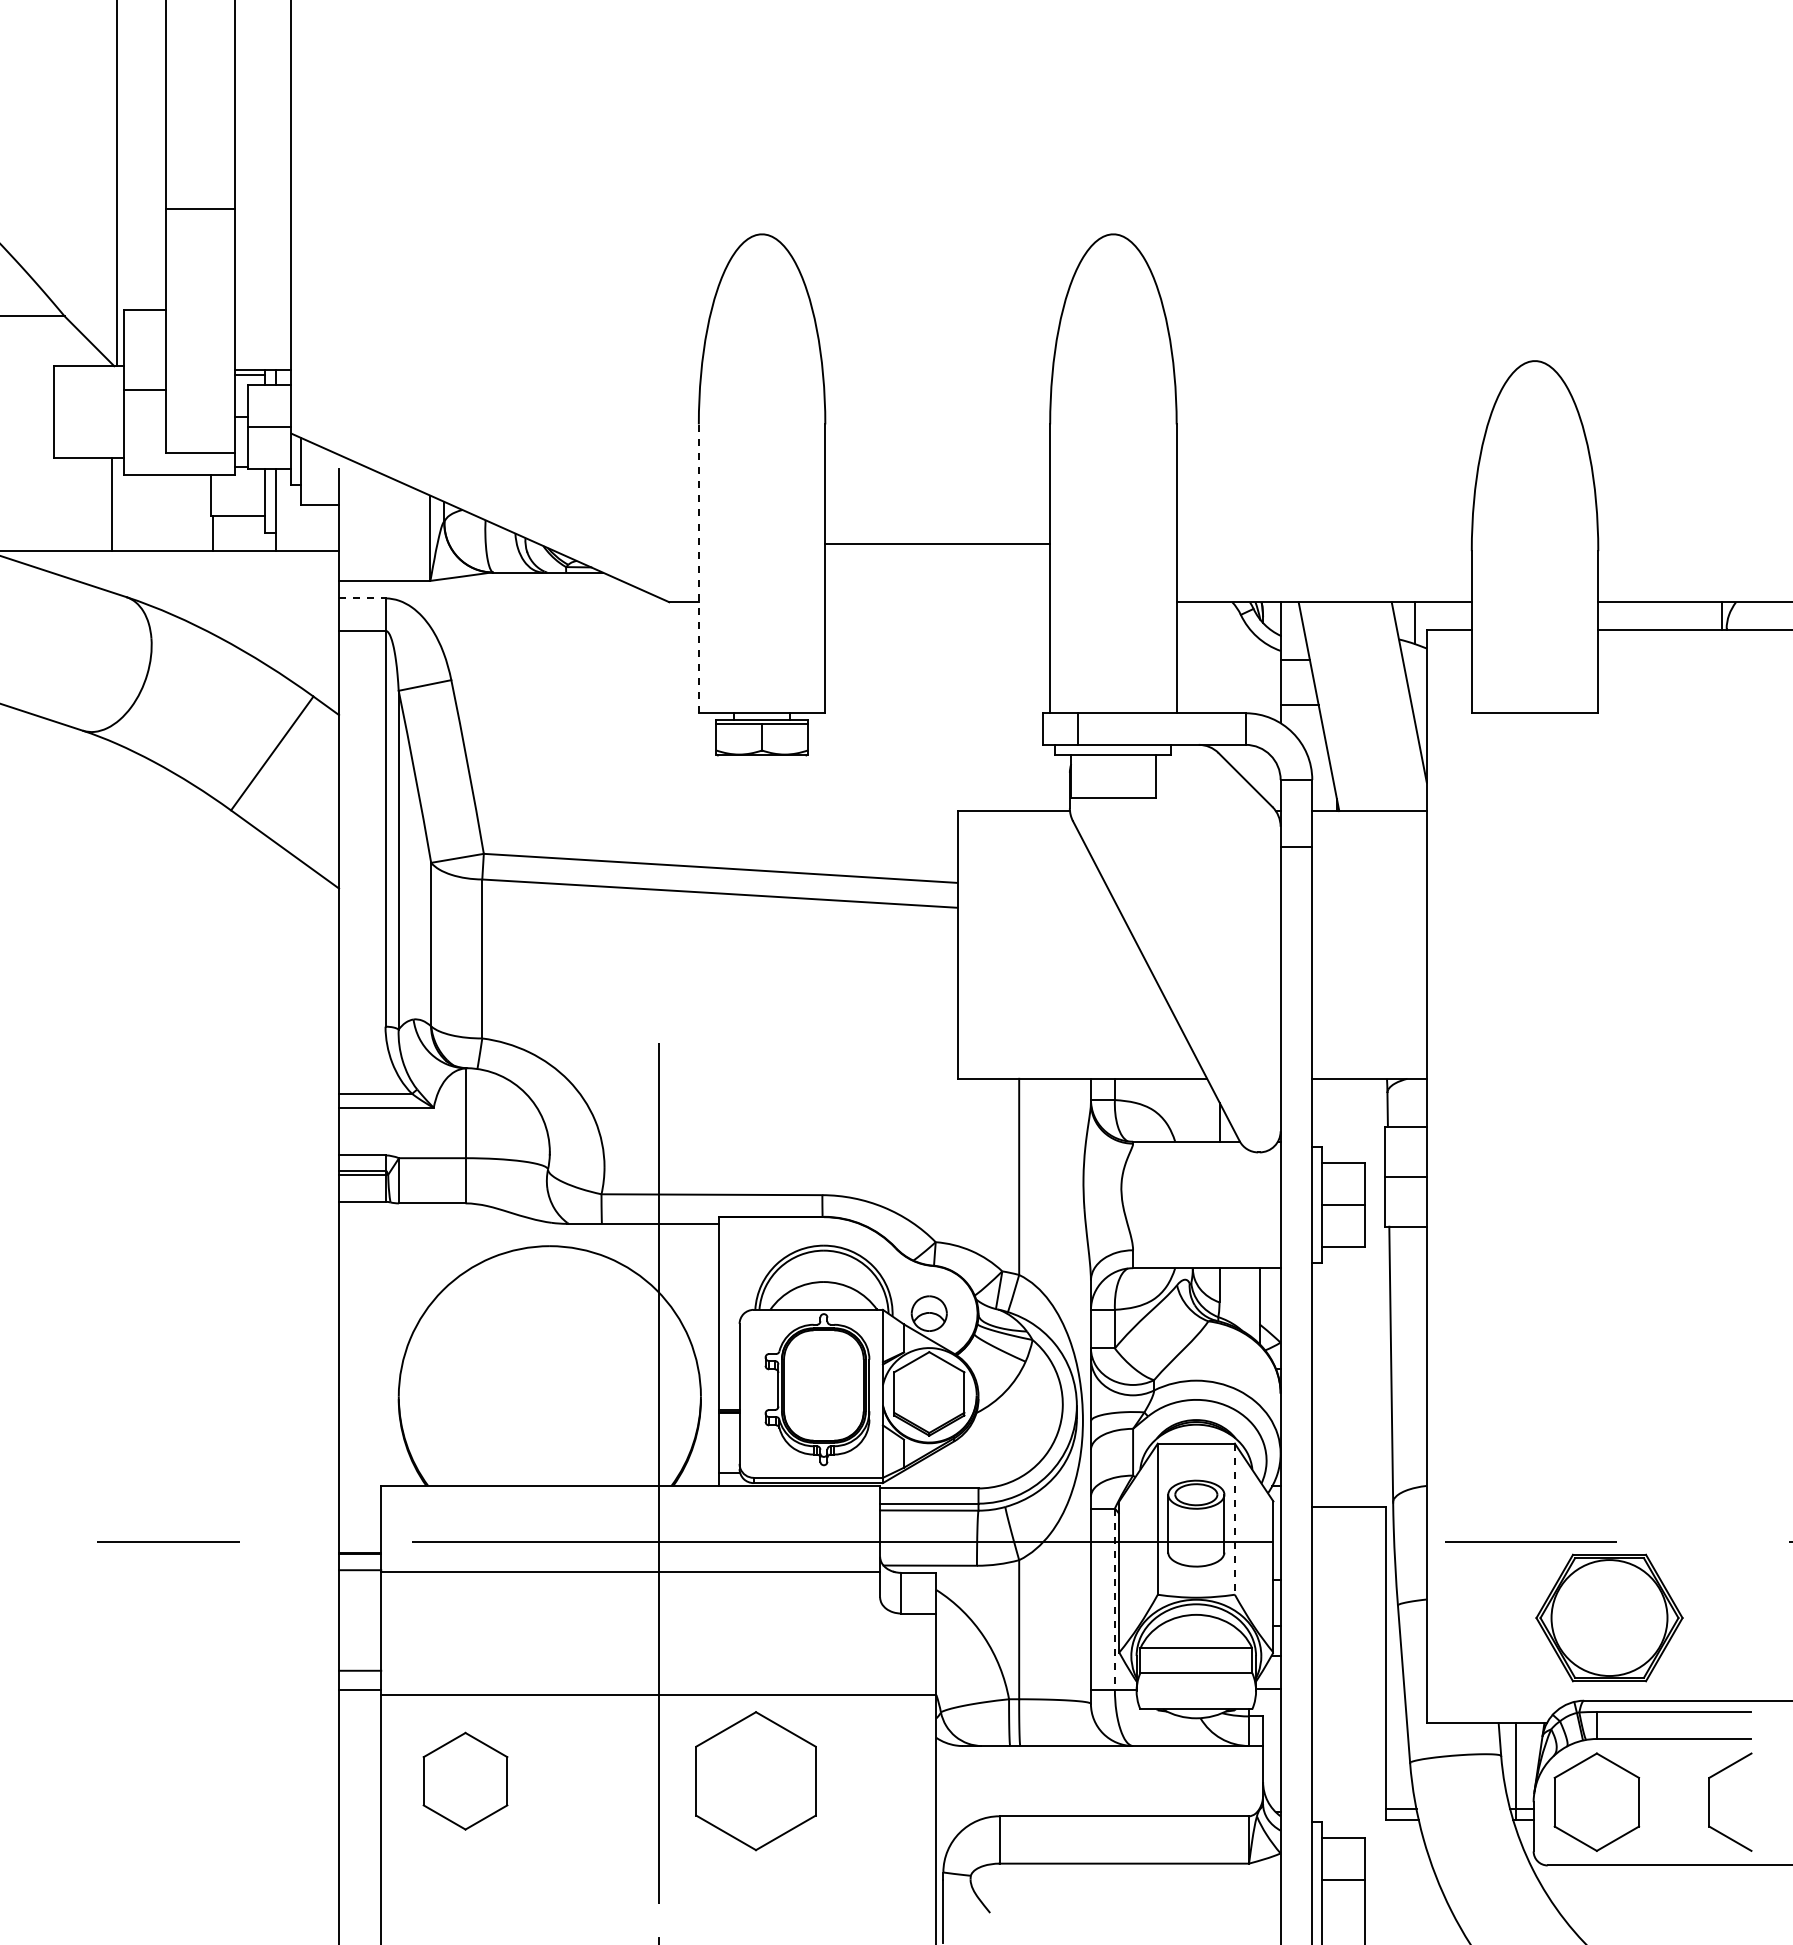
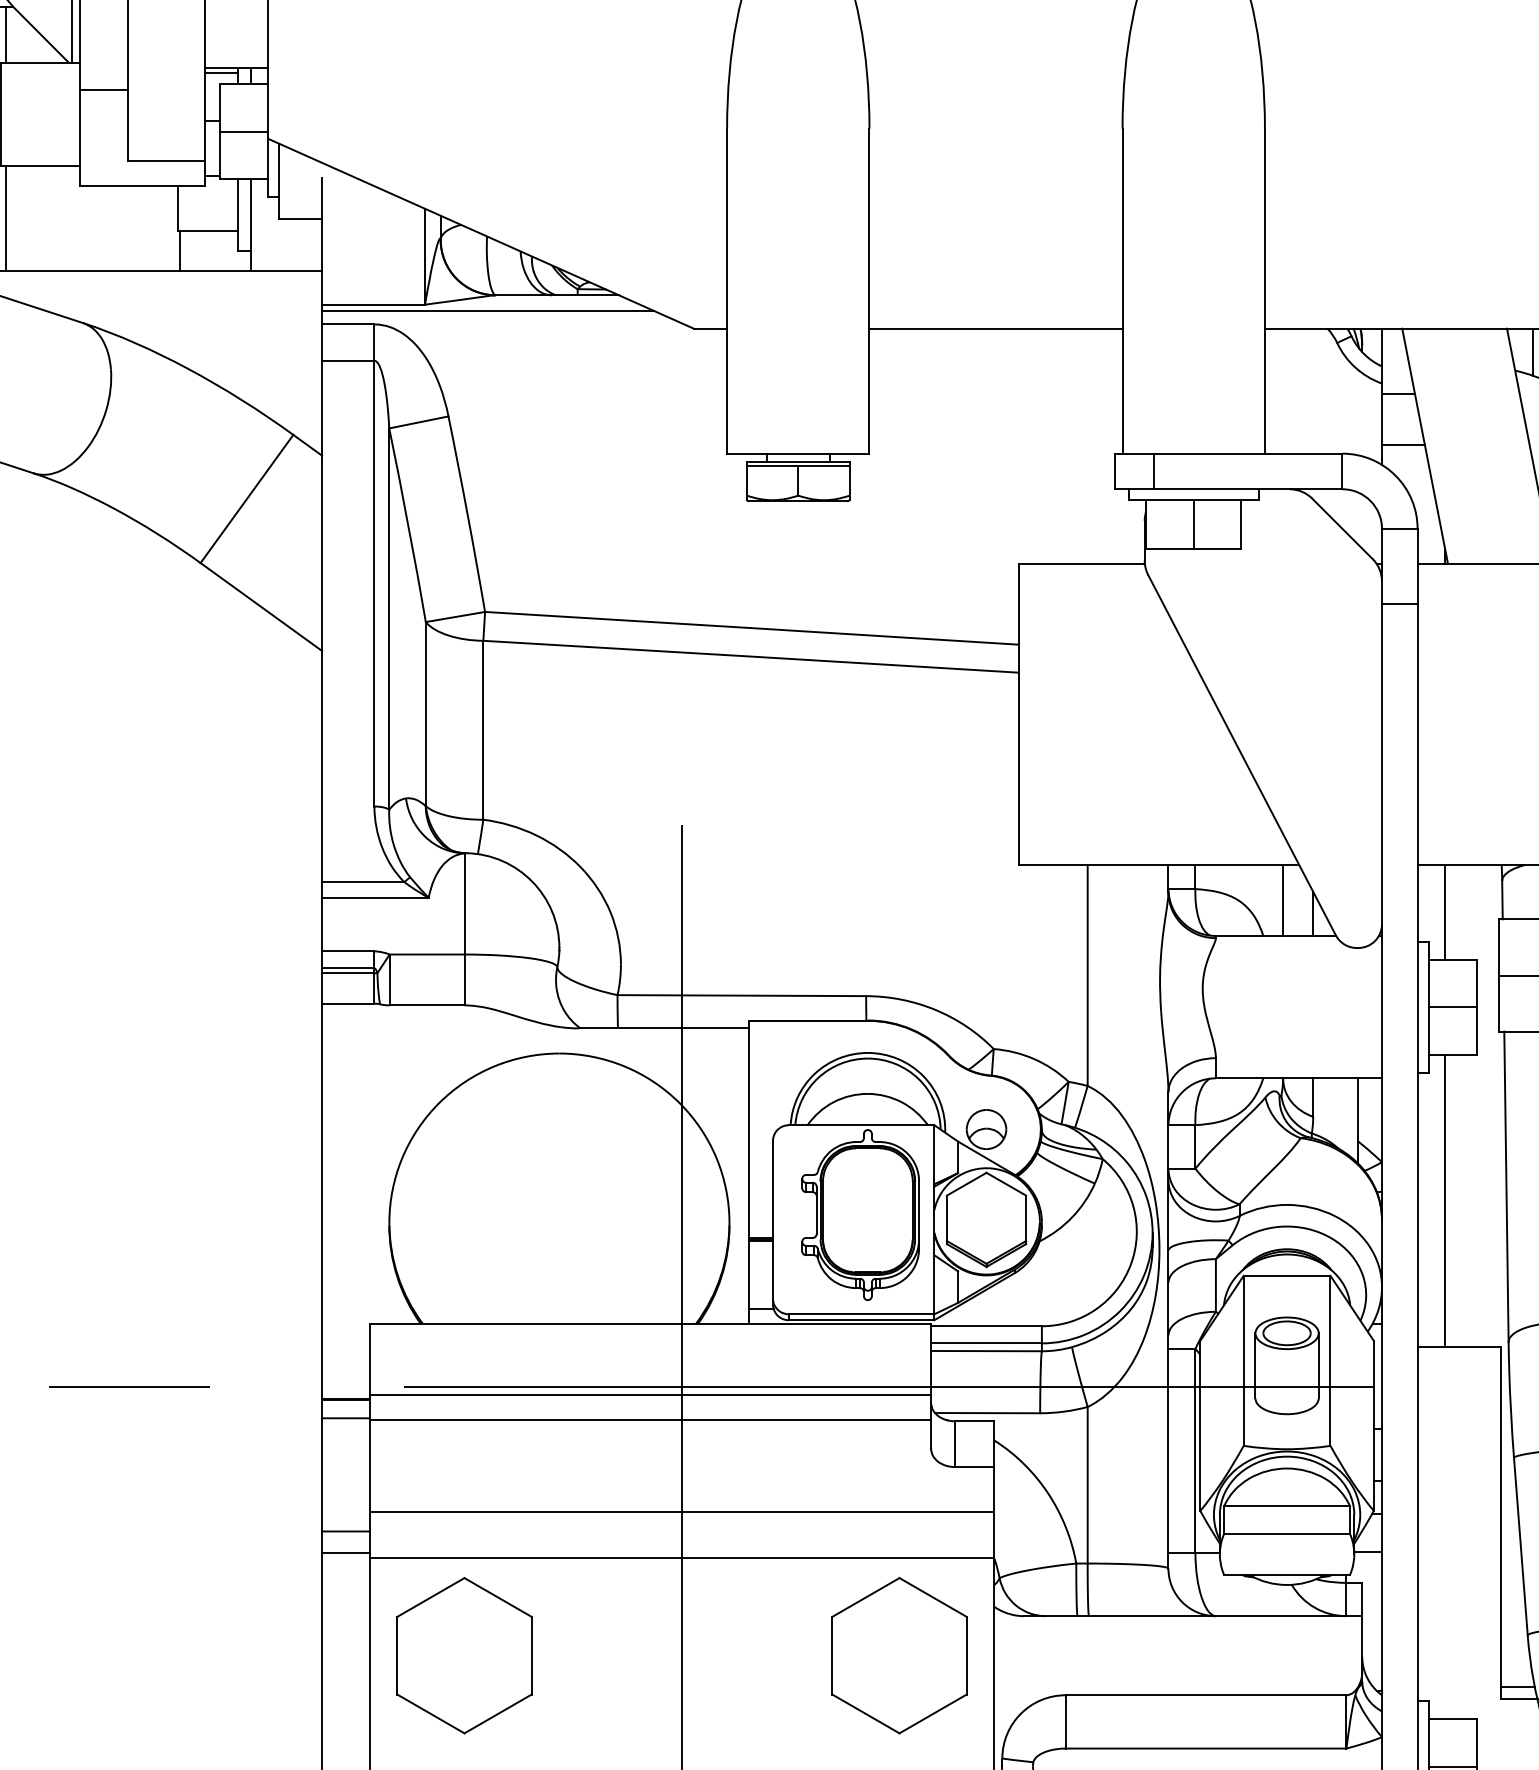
line: (58, 341) -> (6, 35), added
line: (112, 503) -> (6, 217), moved
line: (937, 544) -> (995, 329), moved
line: (698, 568) -> (726, 290), dashed -> solid
line: (486, 586) -> (488, 311), added
line: (362, 598) -> (348, 324), dashed -> solid
line: (1113, 775) -> (1193, 523), added
line: (1192, 1109) -> (1282, 899), added
line: (1336, 1120) -> (1444, 912), added
line: (1336, 1377) -> (1444, 1201), added
line: (1234, 1519) -> (1330, 1361), dashed -> solid
line: (630, 1549) -> (650, 1394), added
line: (1114, 1599) -> (1194, 1451), dashed -> solid
line: (658, 1653) -> (681, 1512), added
part: (465, 1781) -> (464, 1656), size x1.43
part: (755, 1781) -> (898, 1656), moved

